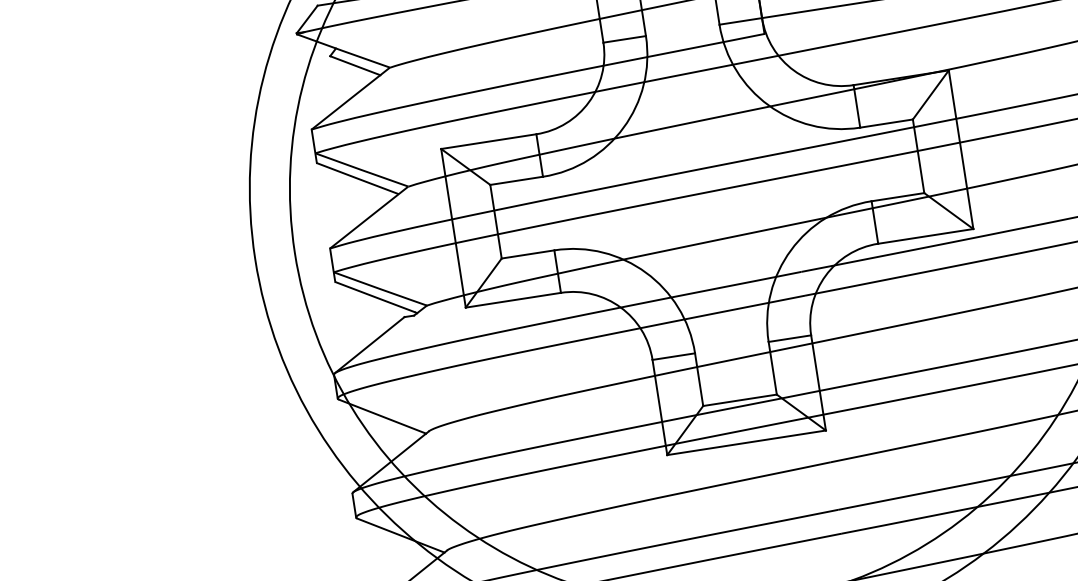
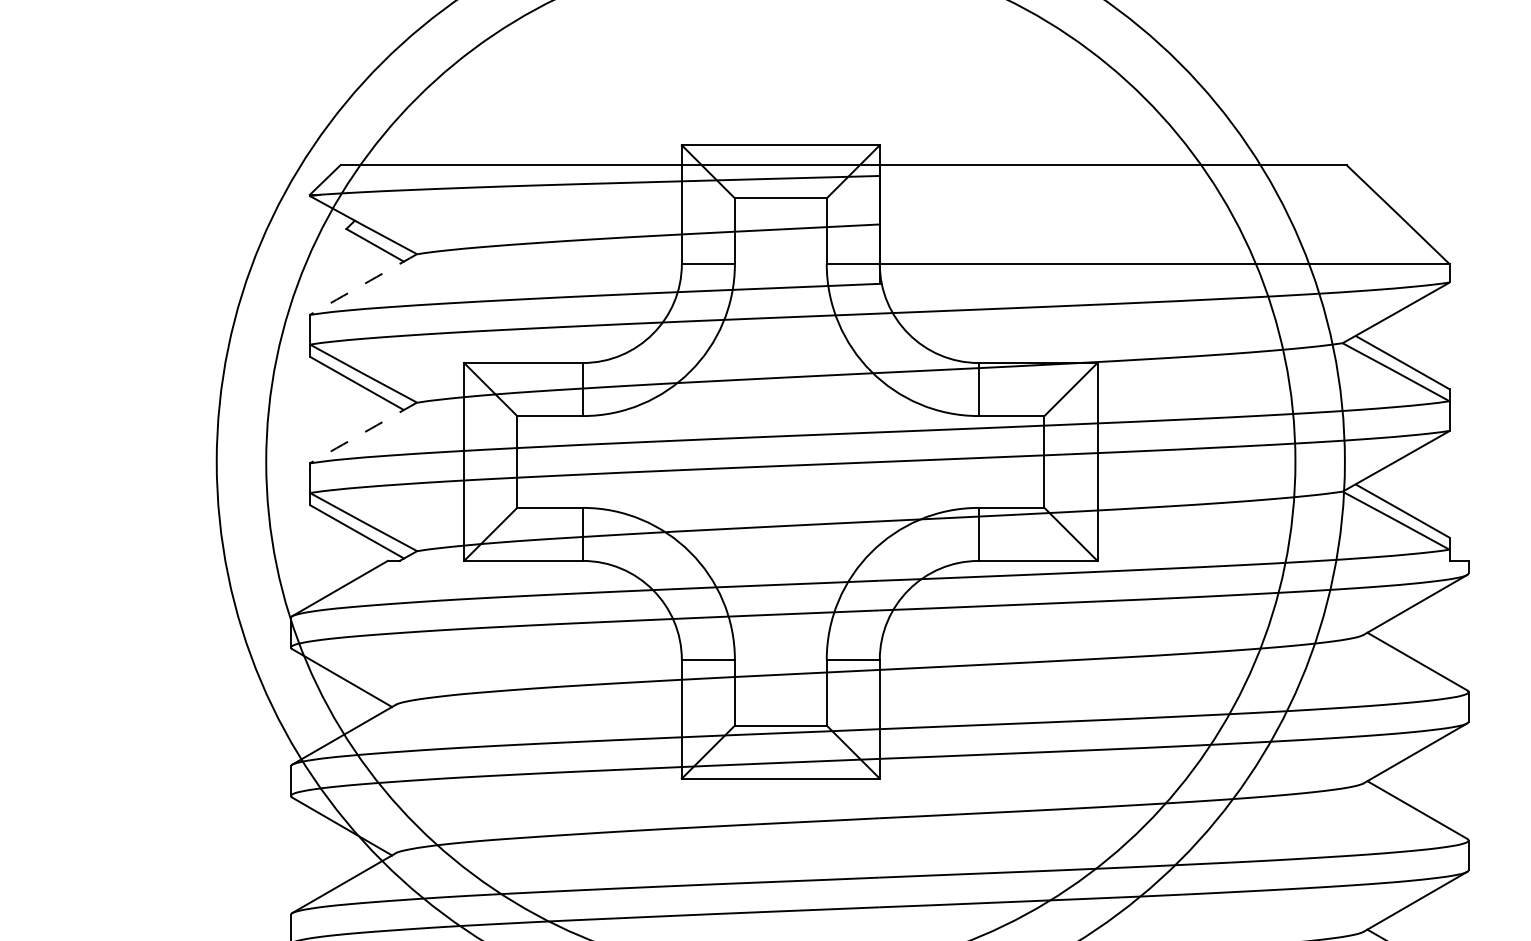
arc: (350, 98) -> (363, 284), solid -> dashed
arc: (369, 217) -> (363, 433), solid -> dashed

